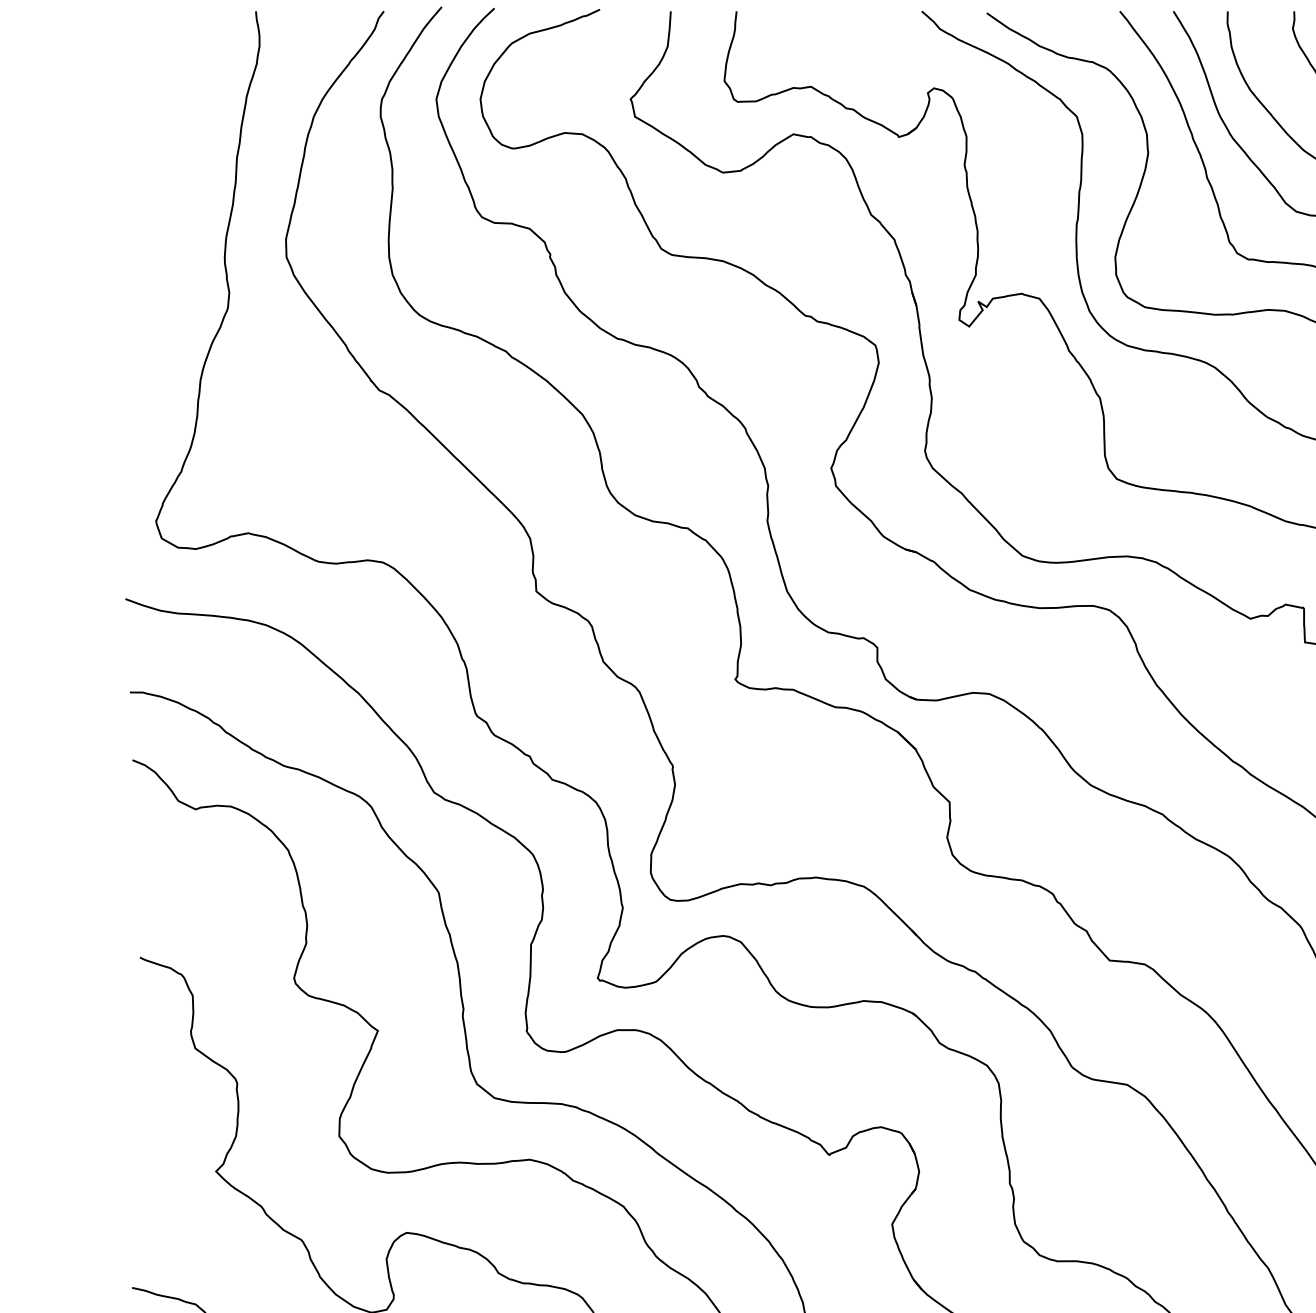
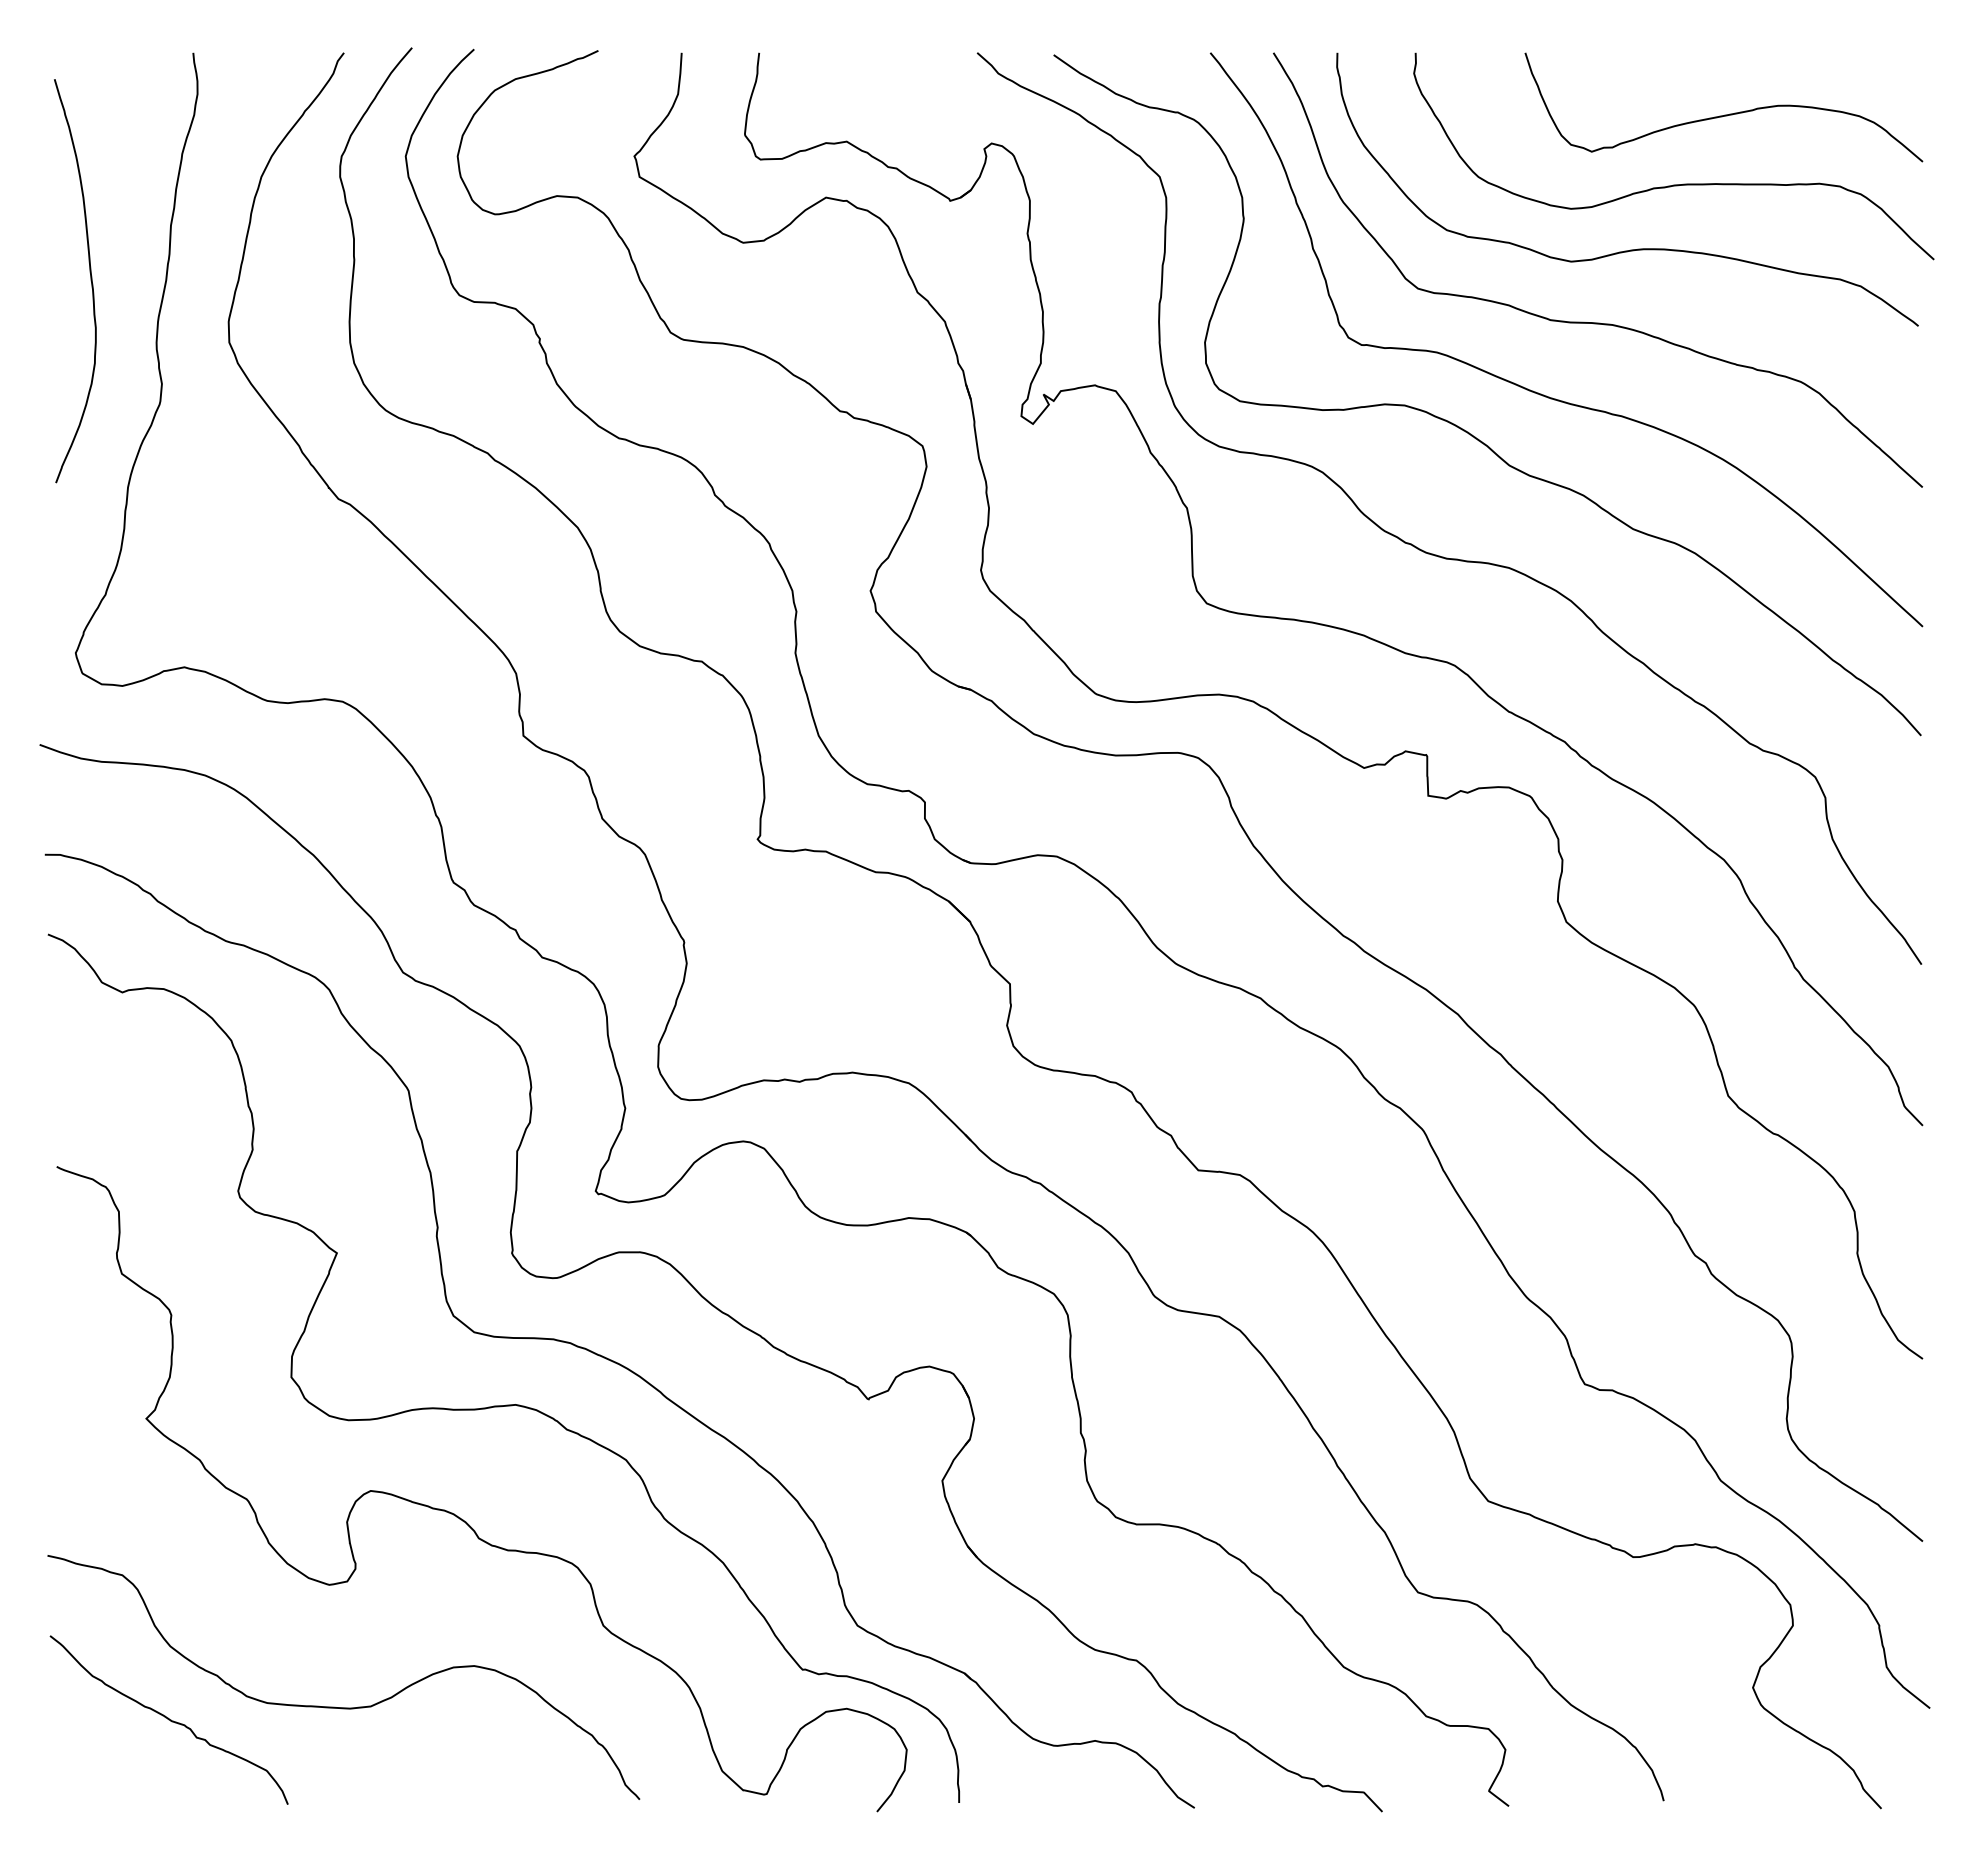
curve: (168, 204) -> (90, 280), added

